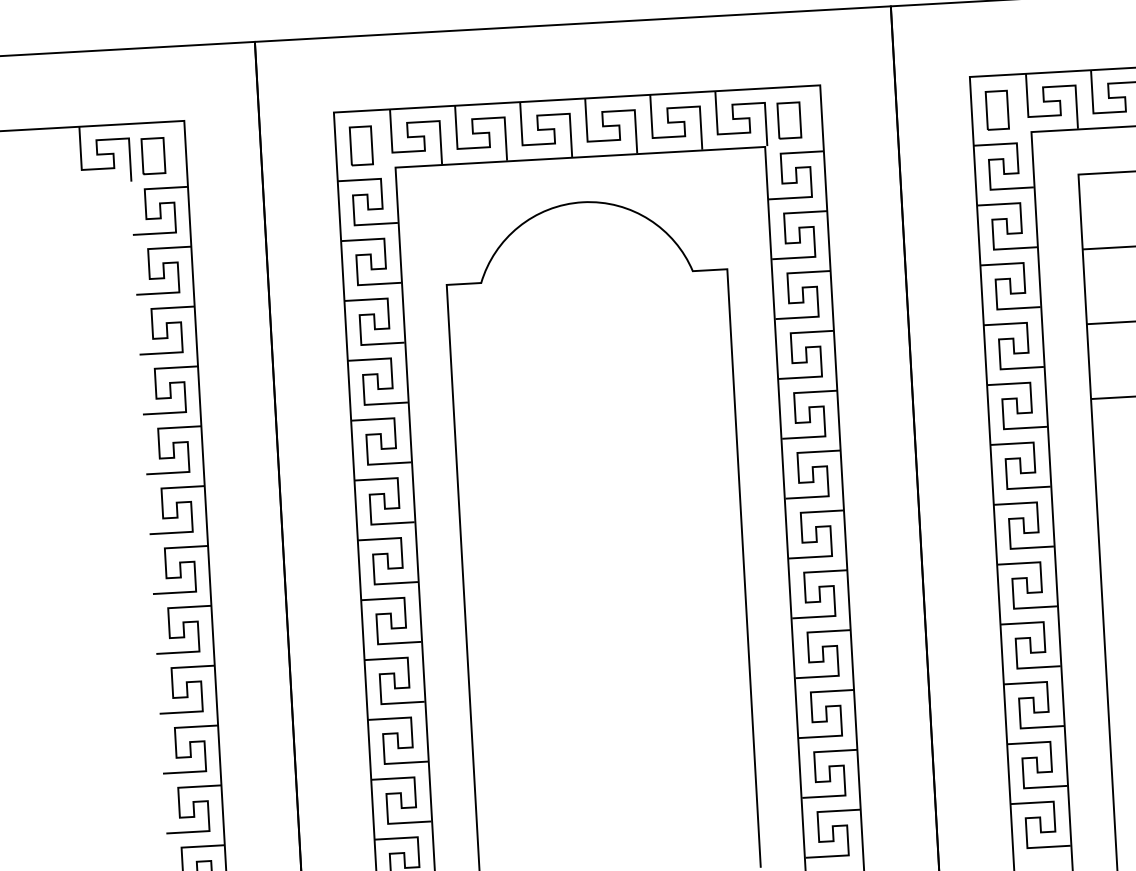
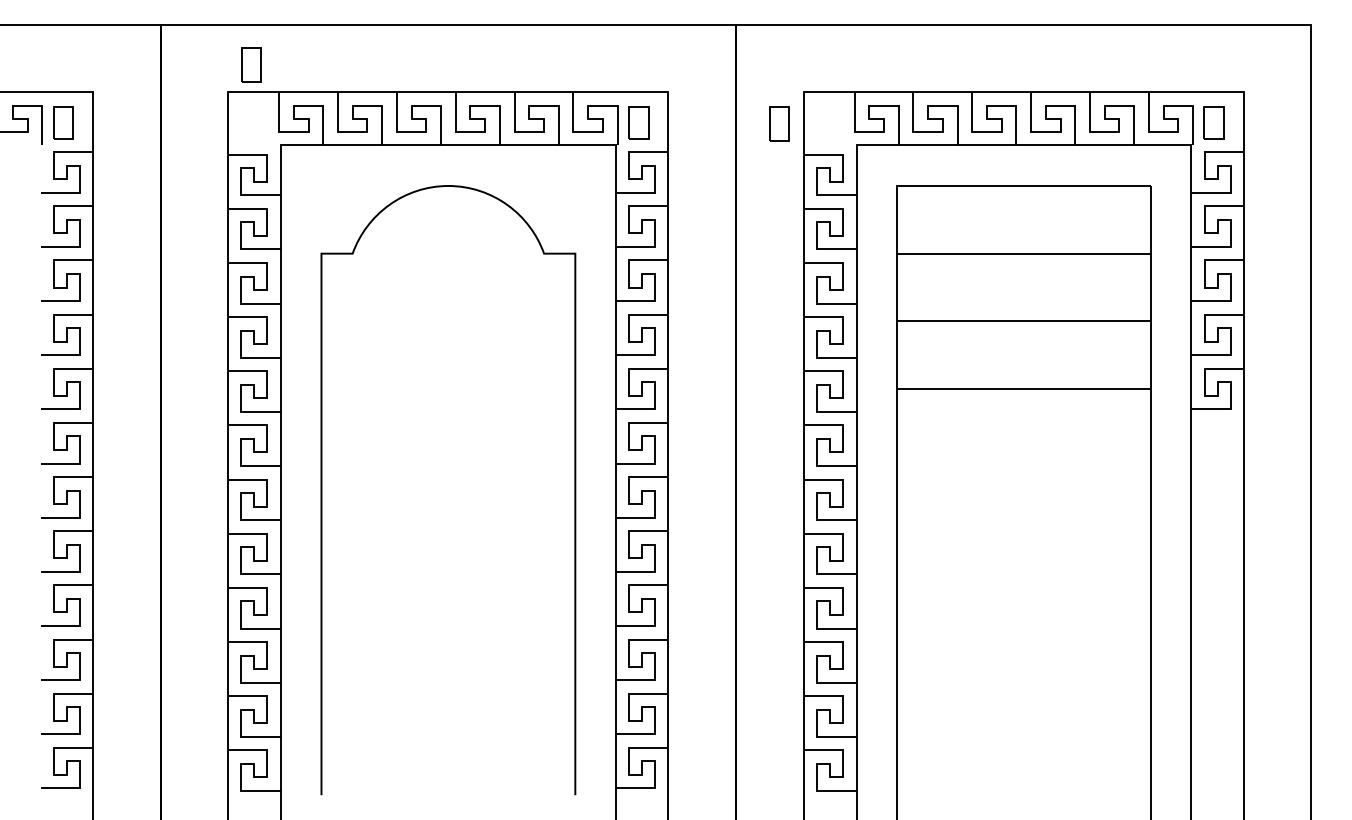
part: (996, 109) -> (779, 123), moved
part: (361, 145) -> (251, 64), moved

